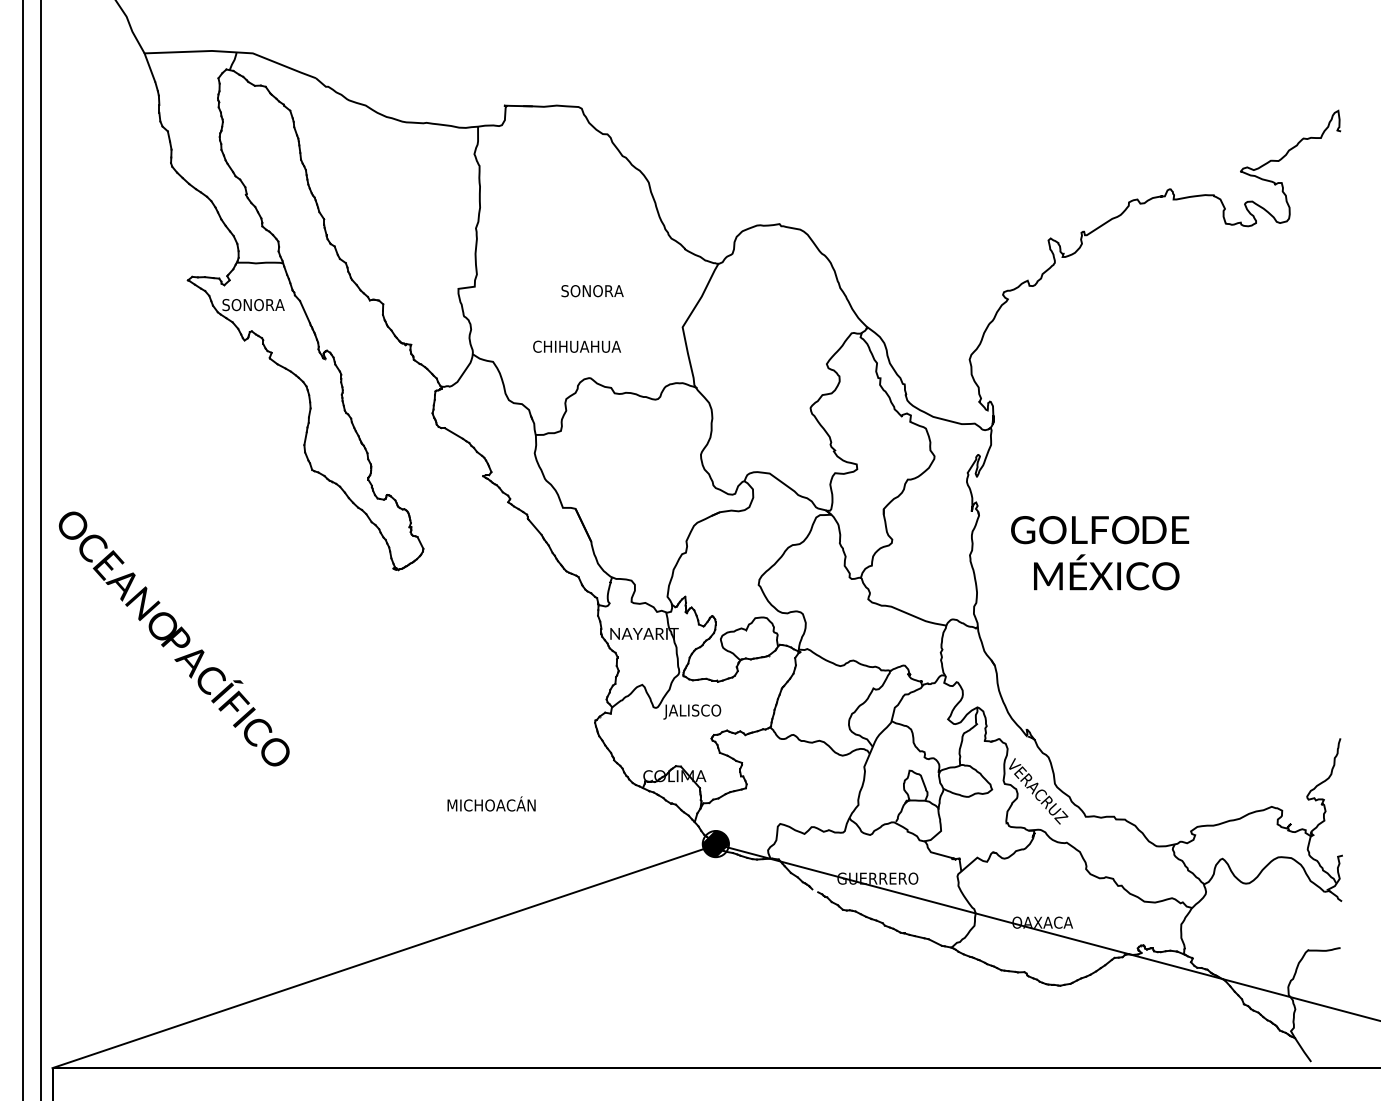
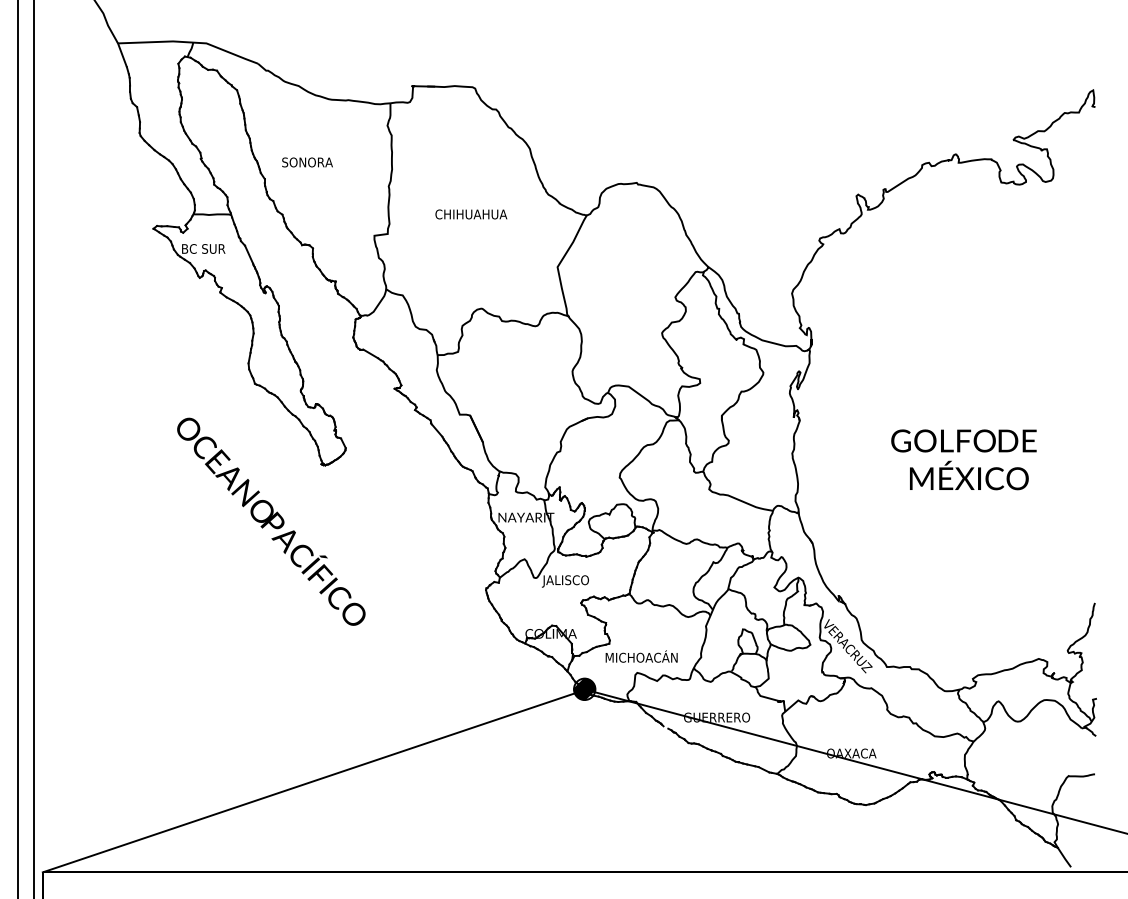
text: (592, 291) -> (307, 162), moved
text: (253, 305) -> (207, 249), SONORA -> BC SUR
text: (577, 346) -> (471, 214), moved
text: (1100, 553) -> (964, 460), moved
text: (174, 638) -> (271, 521), moved
text: (491, 803) -> (641, 656), moved

